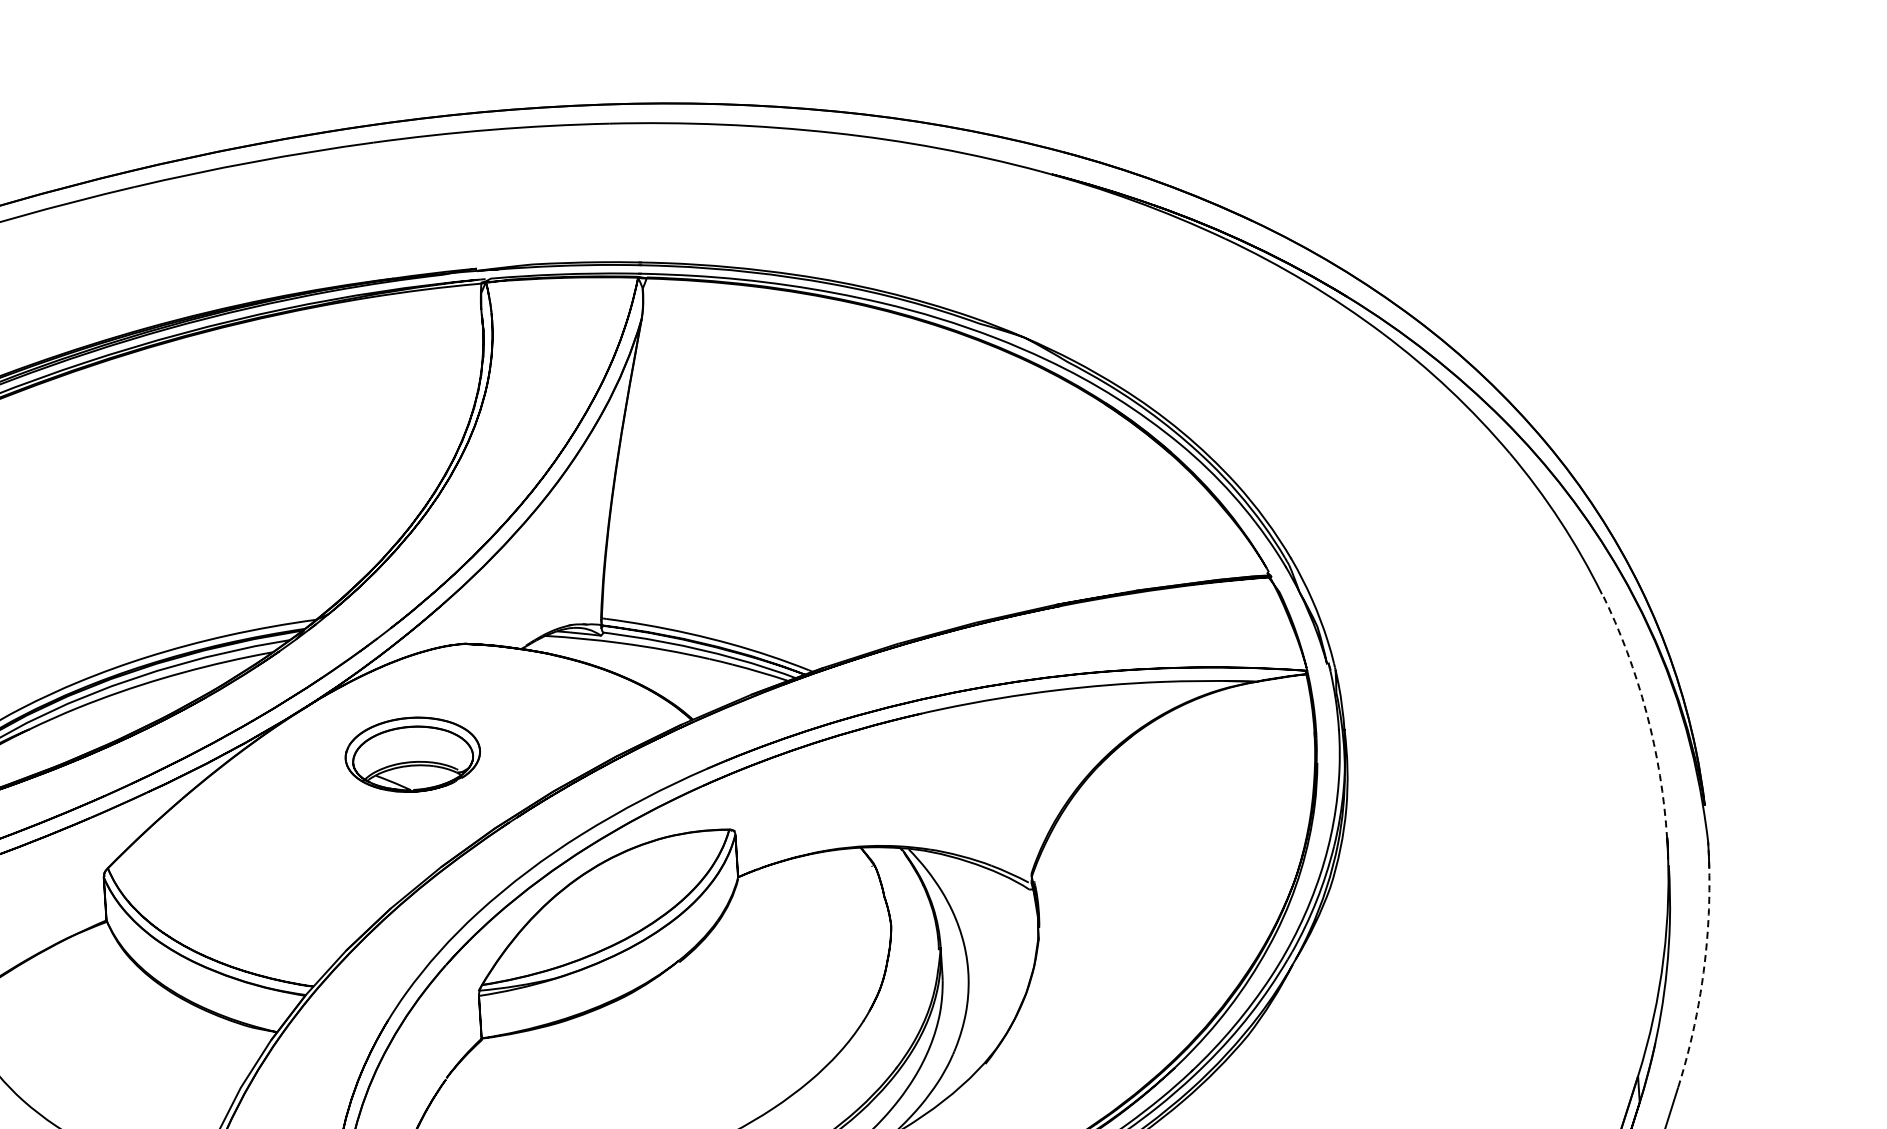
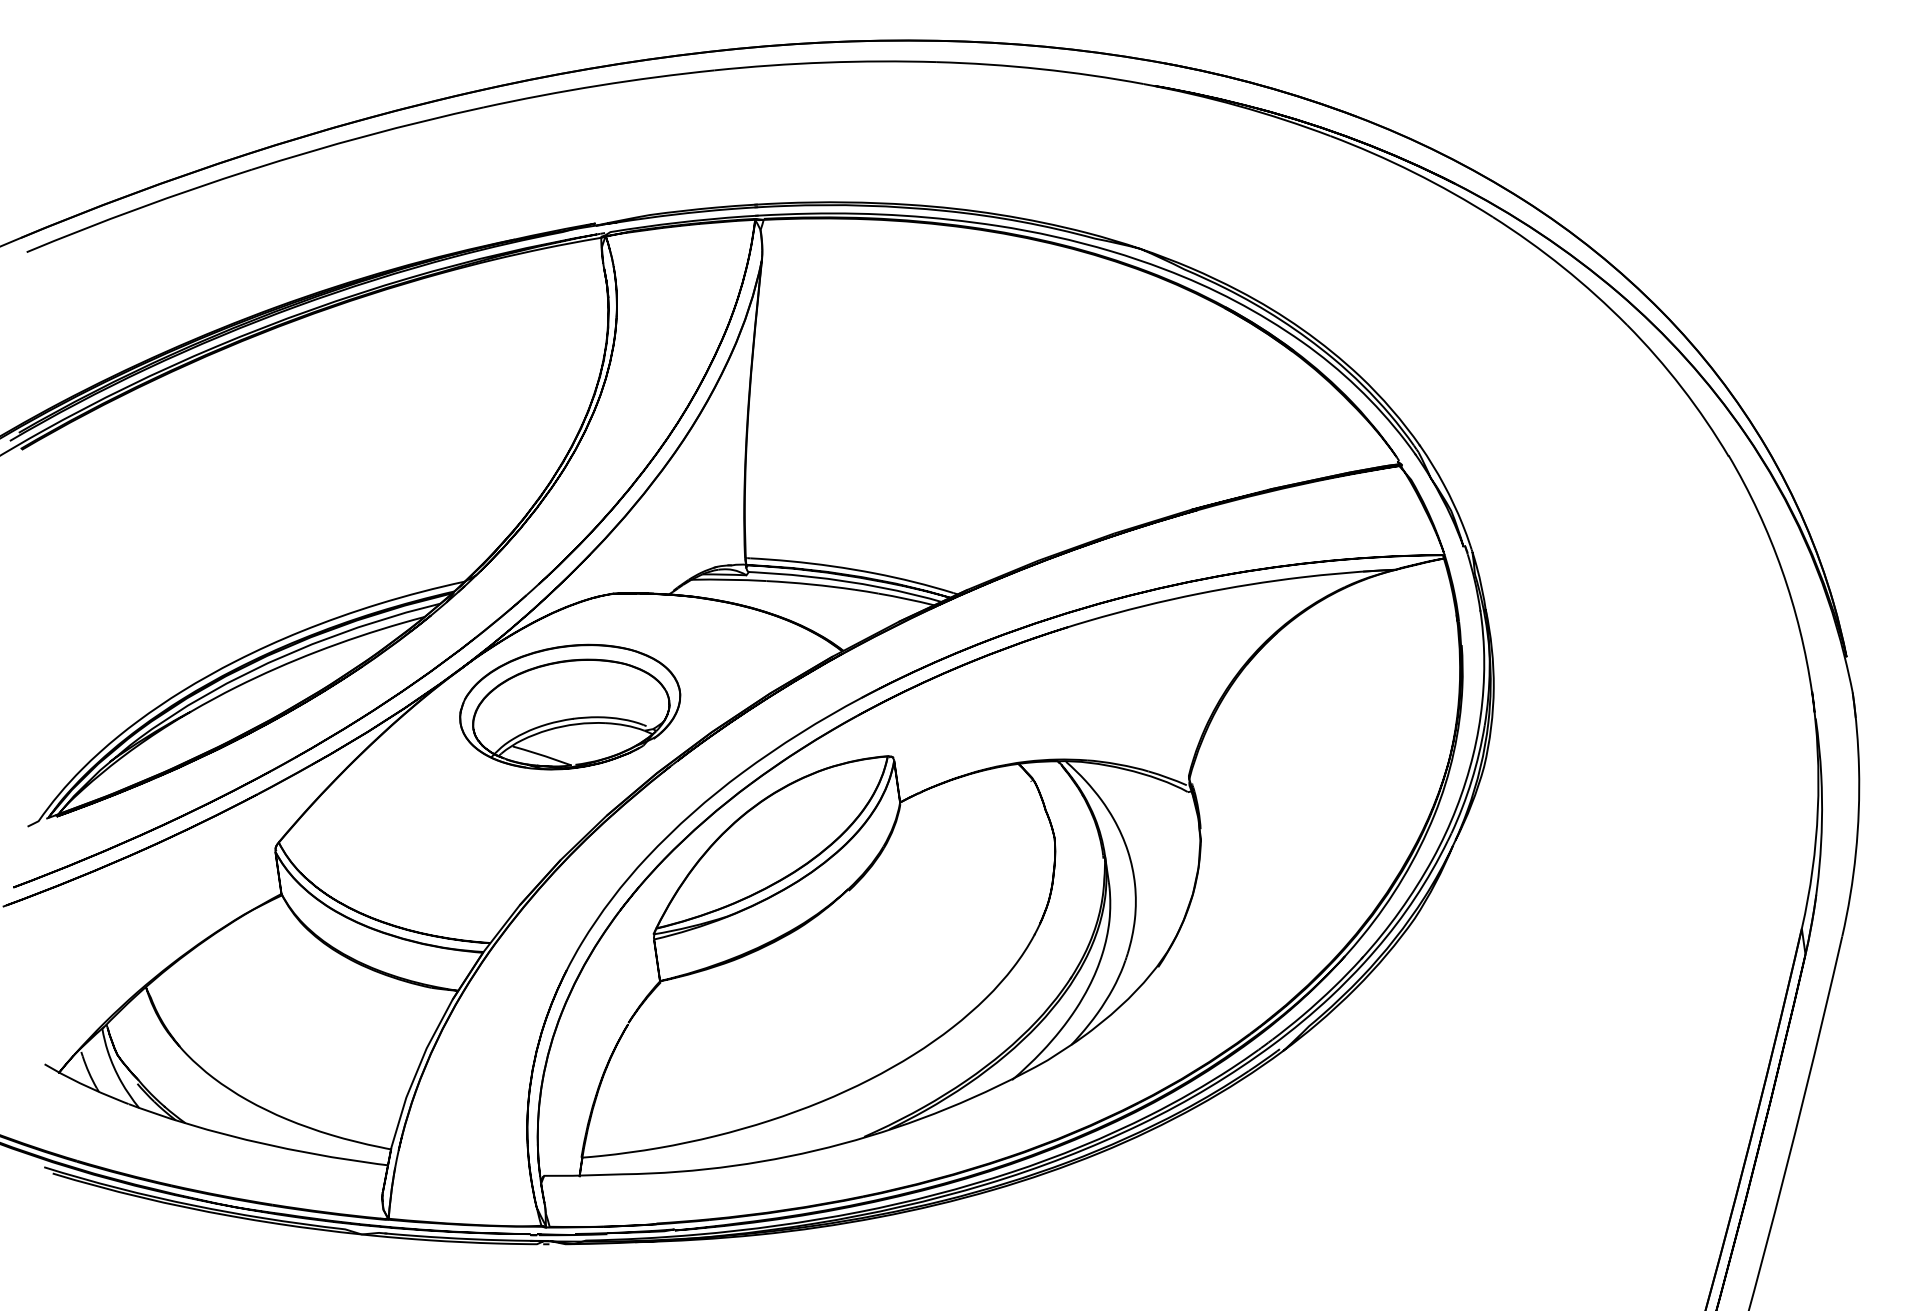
arc: (1646, 713) -> (1781, 570), dashed -> solid
part: (413, 754) -> (570, 706), size x1.67
line: (1704, 964) -> (1858, 813), dashed -> solid

